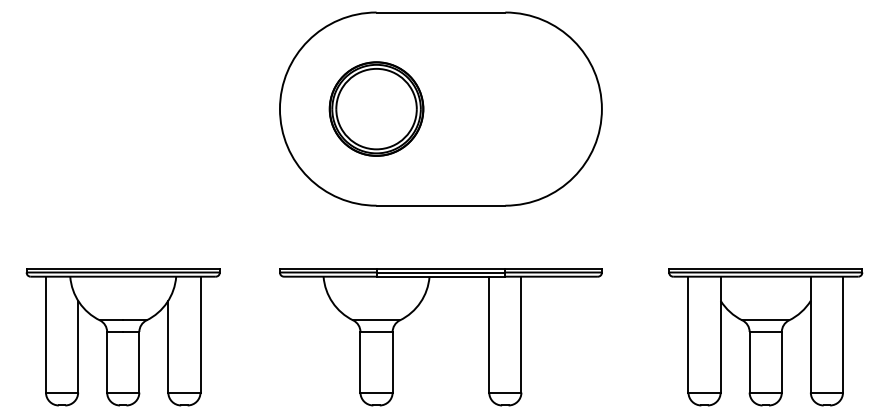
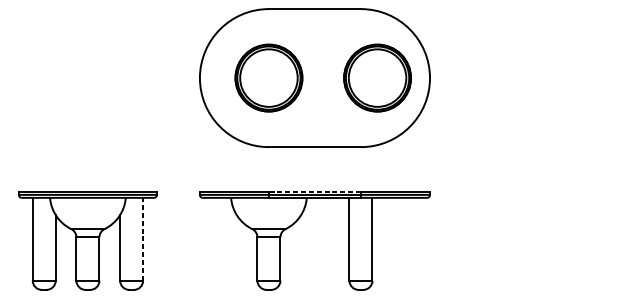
part: (528, 108) -> (377, 77), added
line: (440, 268) -> (314, 192), solid -> dashed
line: (200, 334) -> (143, 239), solid -> dashed
part: (765, 337) -> (546, 241), removed

